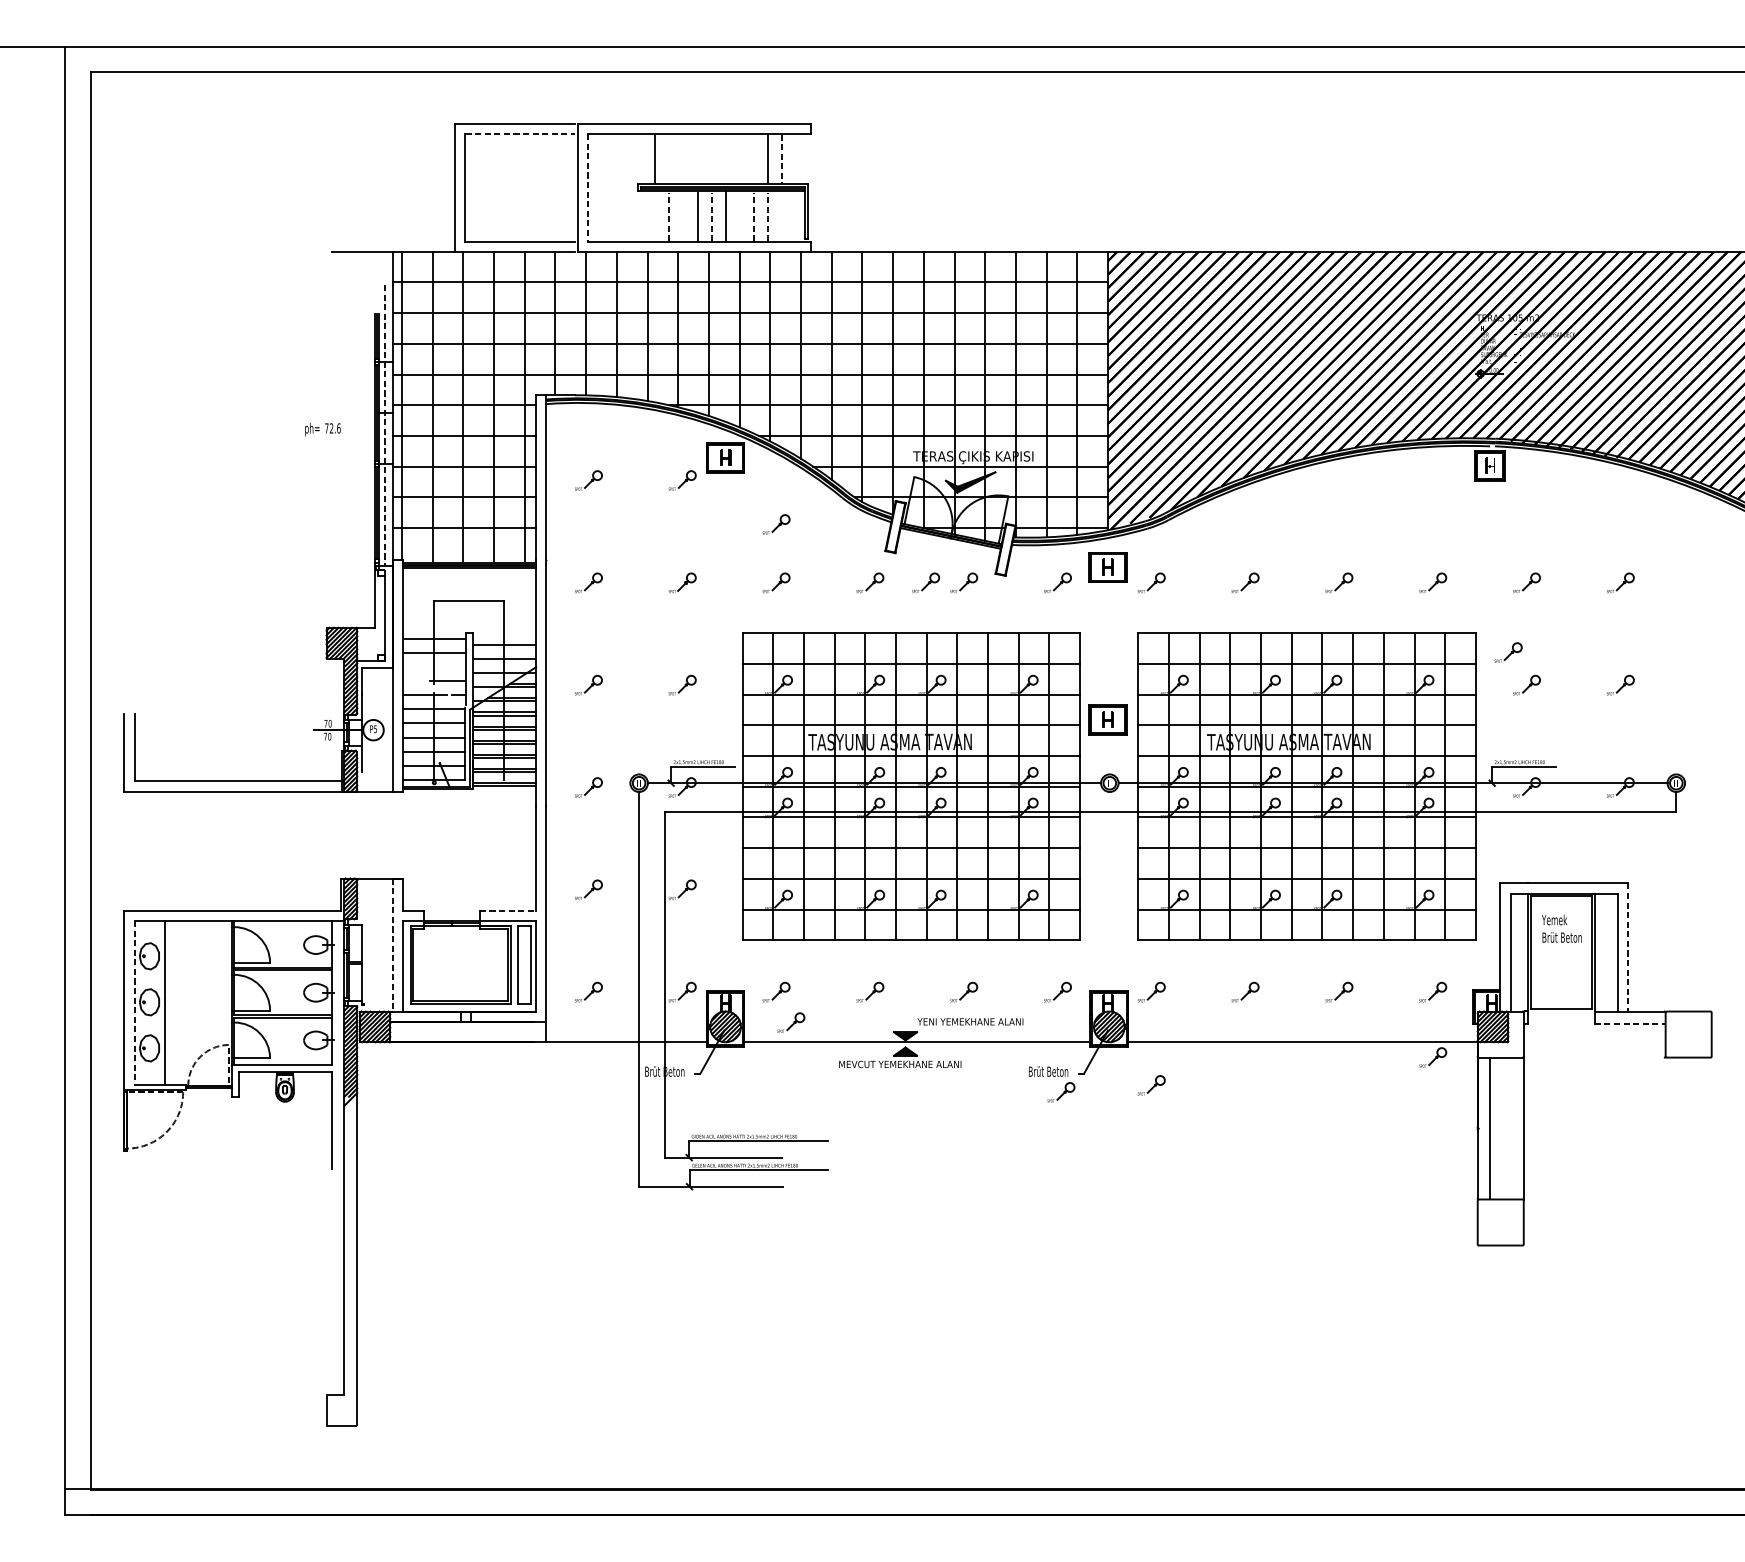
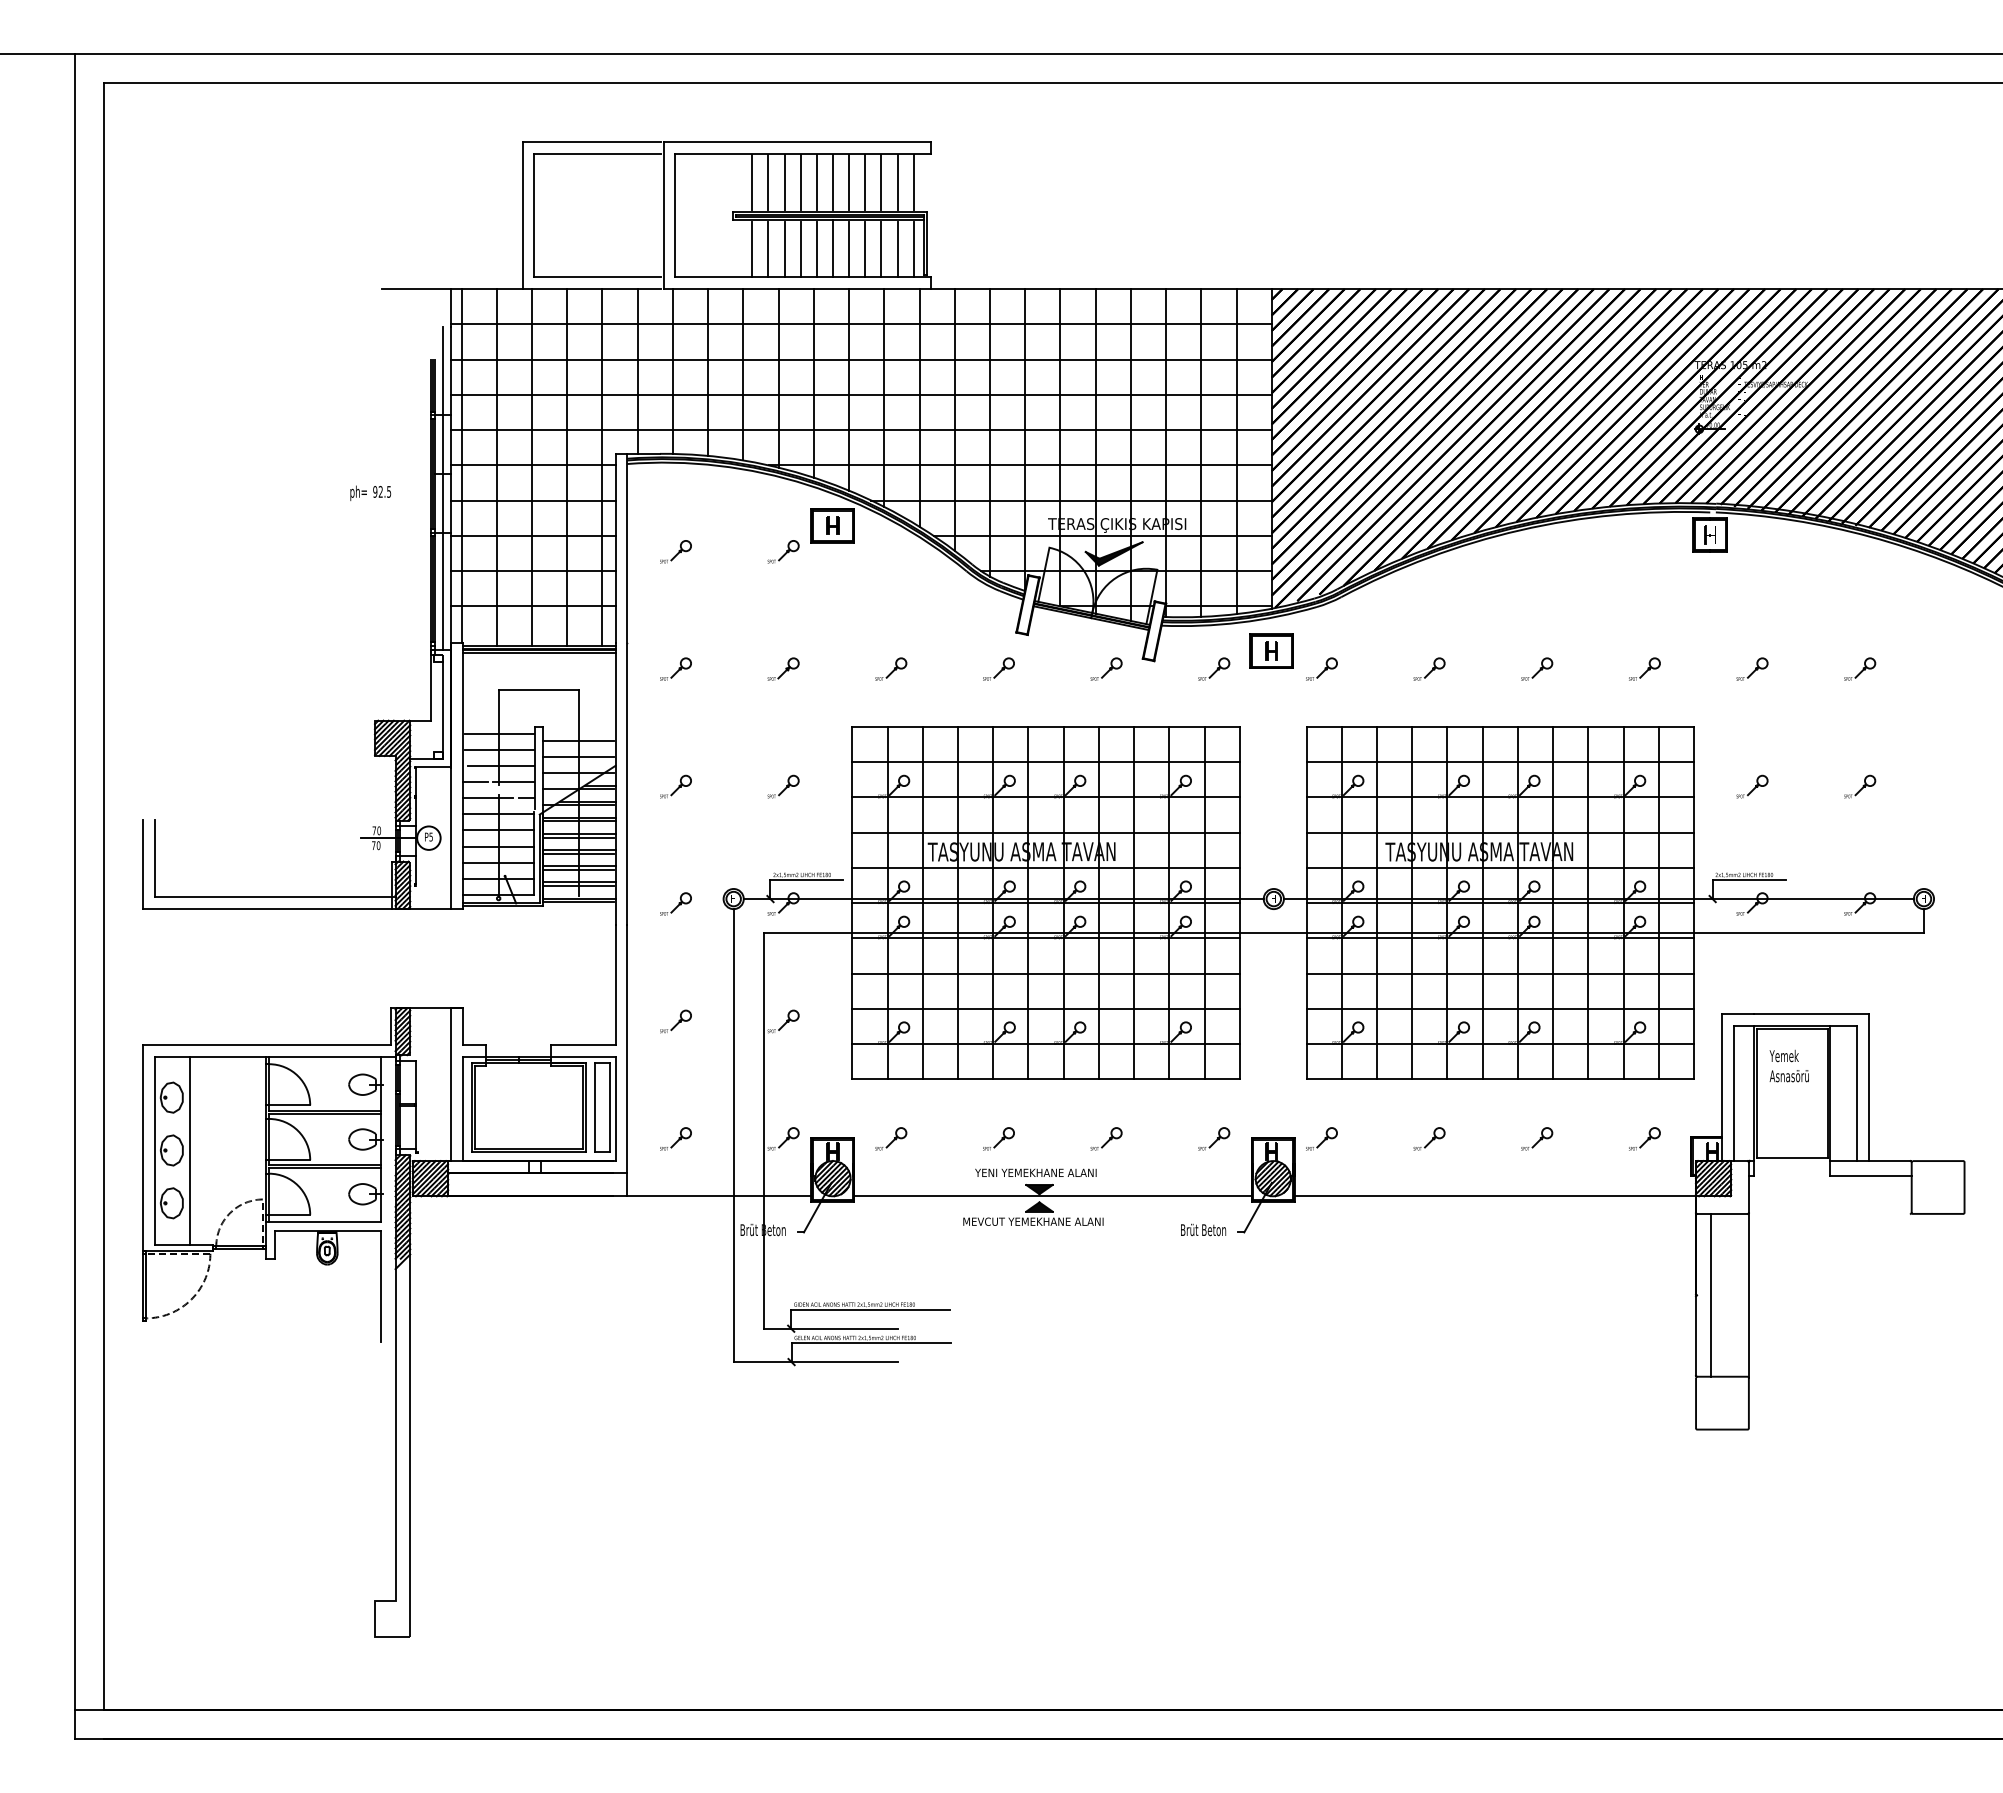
line: (521, 134) -> (598, 154), dashed -> solid
line: (669, 157) -> (768, 181), added
line: (683, 157) -> (784, 181), added
line: (697, 157) -> (800, 181), added
line: (711, 157) -> (816, 181), added
line: (725, 157) -> (832, 181), added
line: (740, 157) -> (849, 181), added
line: (753, 157) -> (865, 181), added
line: (795, 157) -> (913, 181), added
line: (781, 158) -> (897, 182), dashed -> solid
line: (588, 187) -> (675, 215), dashed -> solid
line: (655, 217) -> (752, 249), added
line: (669, 217) -> (768, 249), dashed -> solid
line: (683, 217) -> (784, 249), added
line: (711, 217) -> (816, 249), dashed -> solid
line: (740, 217) -> (849, 249), added
line: (753, 217) -> (865, 249), dashed -> solid
line: (767, 217) -> (881, 249), dashed -> solid
line: (781, 217) -> (897, 249), added
line: (795, 217) -> (913, 249), added
line: (385, 426) -> (442, 489), dashed -> solid
text: (333, 428) -> (382, 491), 72.6 -> 92.5
part: (776, 523) -> (891, 601), removed
part: (925, 582) -> (1062, 668), removed
part: (1508, 652) -> (1731, 748), removed
line: (435, 666) -> (500, 765), added
line: (413, 681) -> (474, 782), added
part: (1107, 719) -> (1271, 825), removed
line: (508, 910) -> (583, 1045), dashed -> solid
text: (1561, 937) -> (1792, 1076), Brüt Beton -> Asnasörü
line: (393, 945) -> (451, 1085), dashed -> solid
line: (1628, 947) -> (1868, 1087), dashed -> solid
line: (134, 1003) -> (154, 1151), dashed -> solid
text: (970, 1021) -> (1035, 1172), moved
part: (791, 1022) -> (908, 1173), removed
line: (1630, 1024) -> (1871, 1175), dashed -> solid
part: (1432, 1057) -> (1644, 1213), removed
part: (1151, 1085) -> (1321, 1245), removed
part: (1061, 1092) -> (1218, 1253), removed

